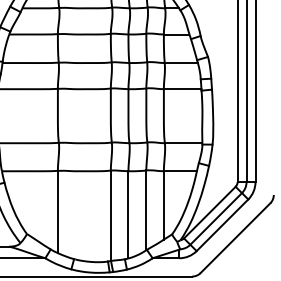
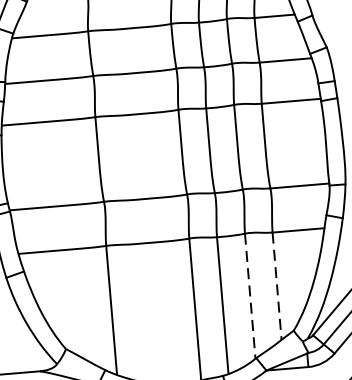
line: (163, 205) -> (276, 286), solid -> dashed
line: (146, 210) -> (250, 296), solid -> dashed

